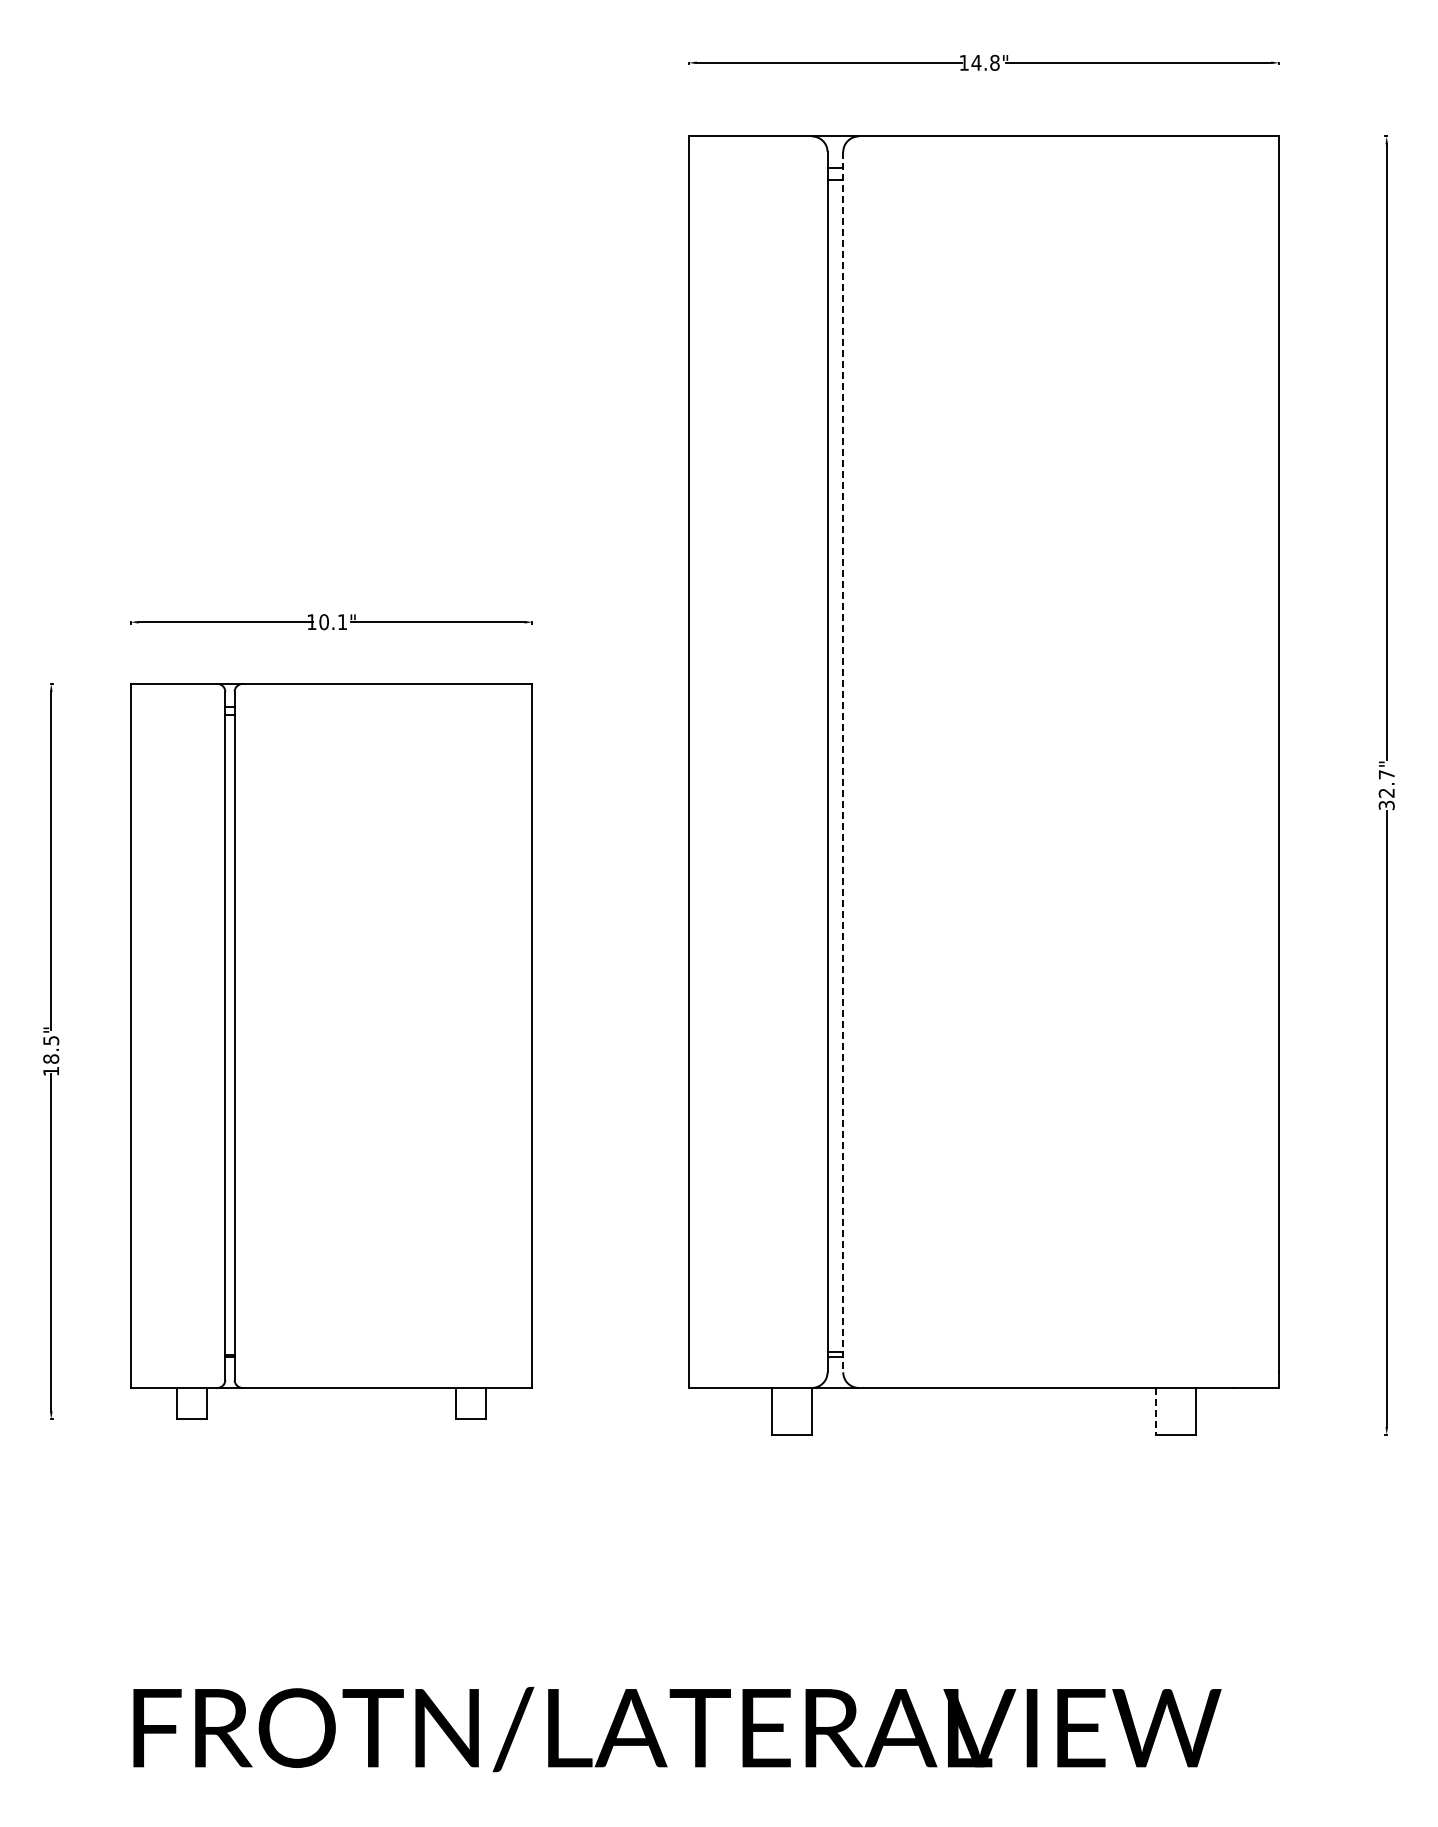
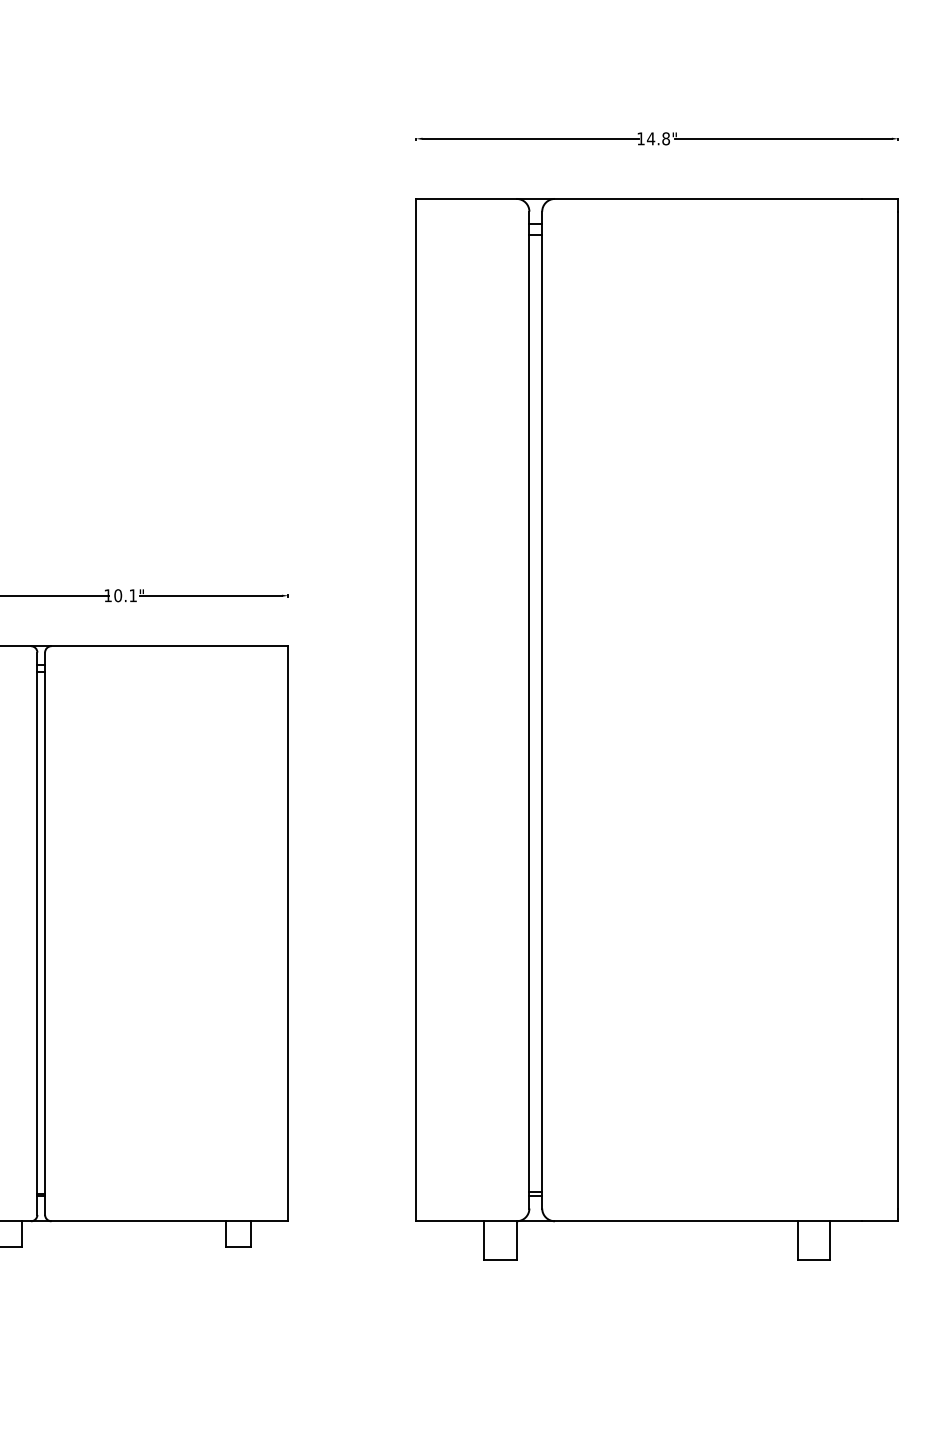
line: (843, 762) -> (542, 710), dashed -> solid
line: (1155, 1411) -> (797, 1240), dashed -> solid

